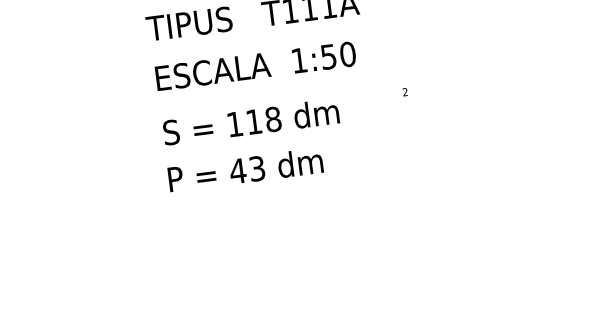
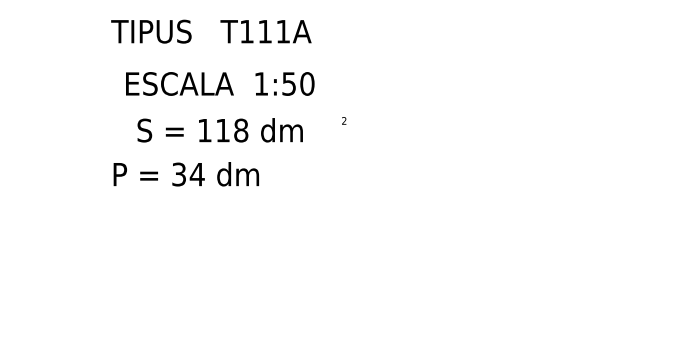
text: (256, 65) -> (220, 83), moved
text: (250, 122) -> (219, 130), moved
text: (246, 170) -> (187, 174), 43 -> 34

